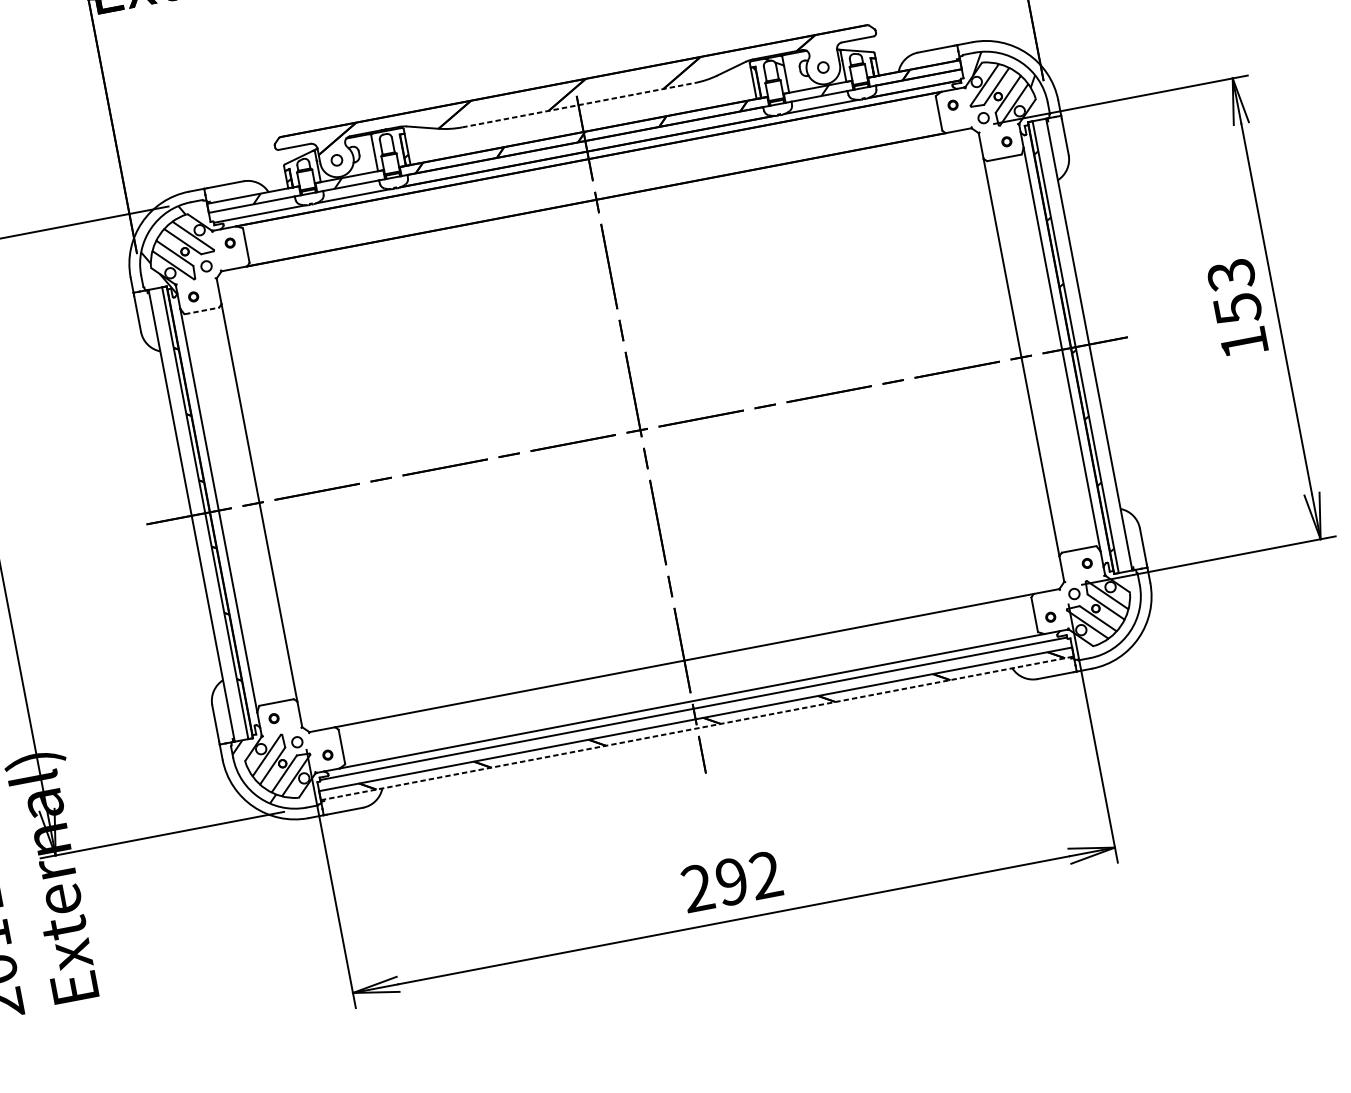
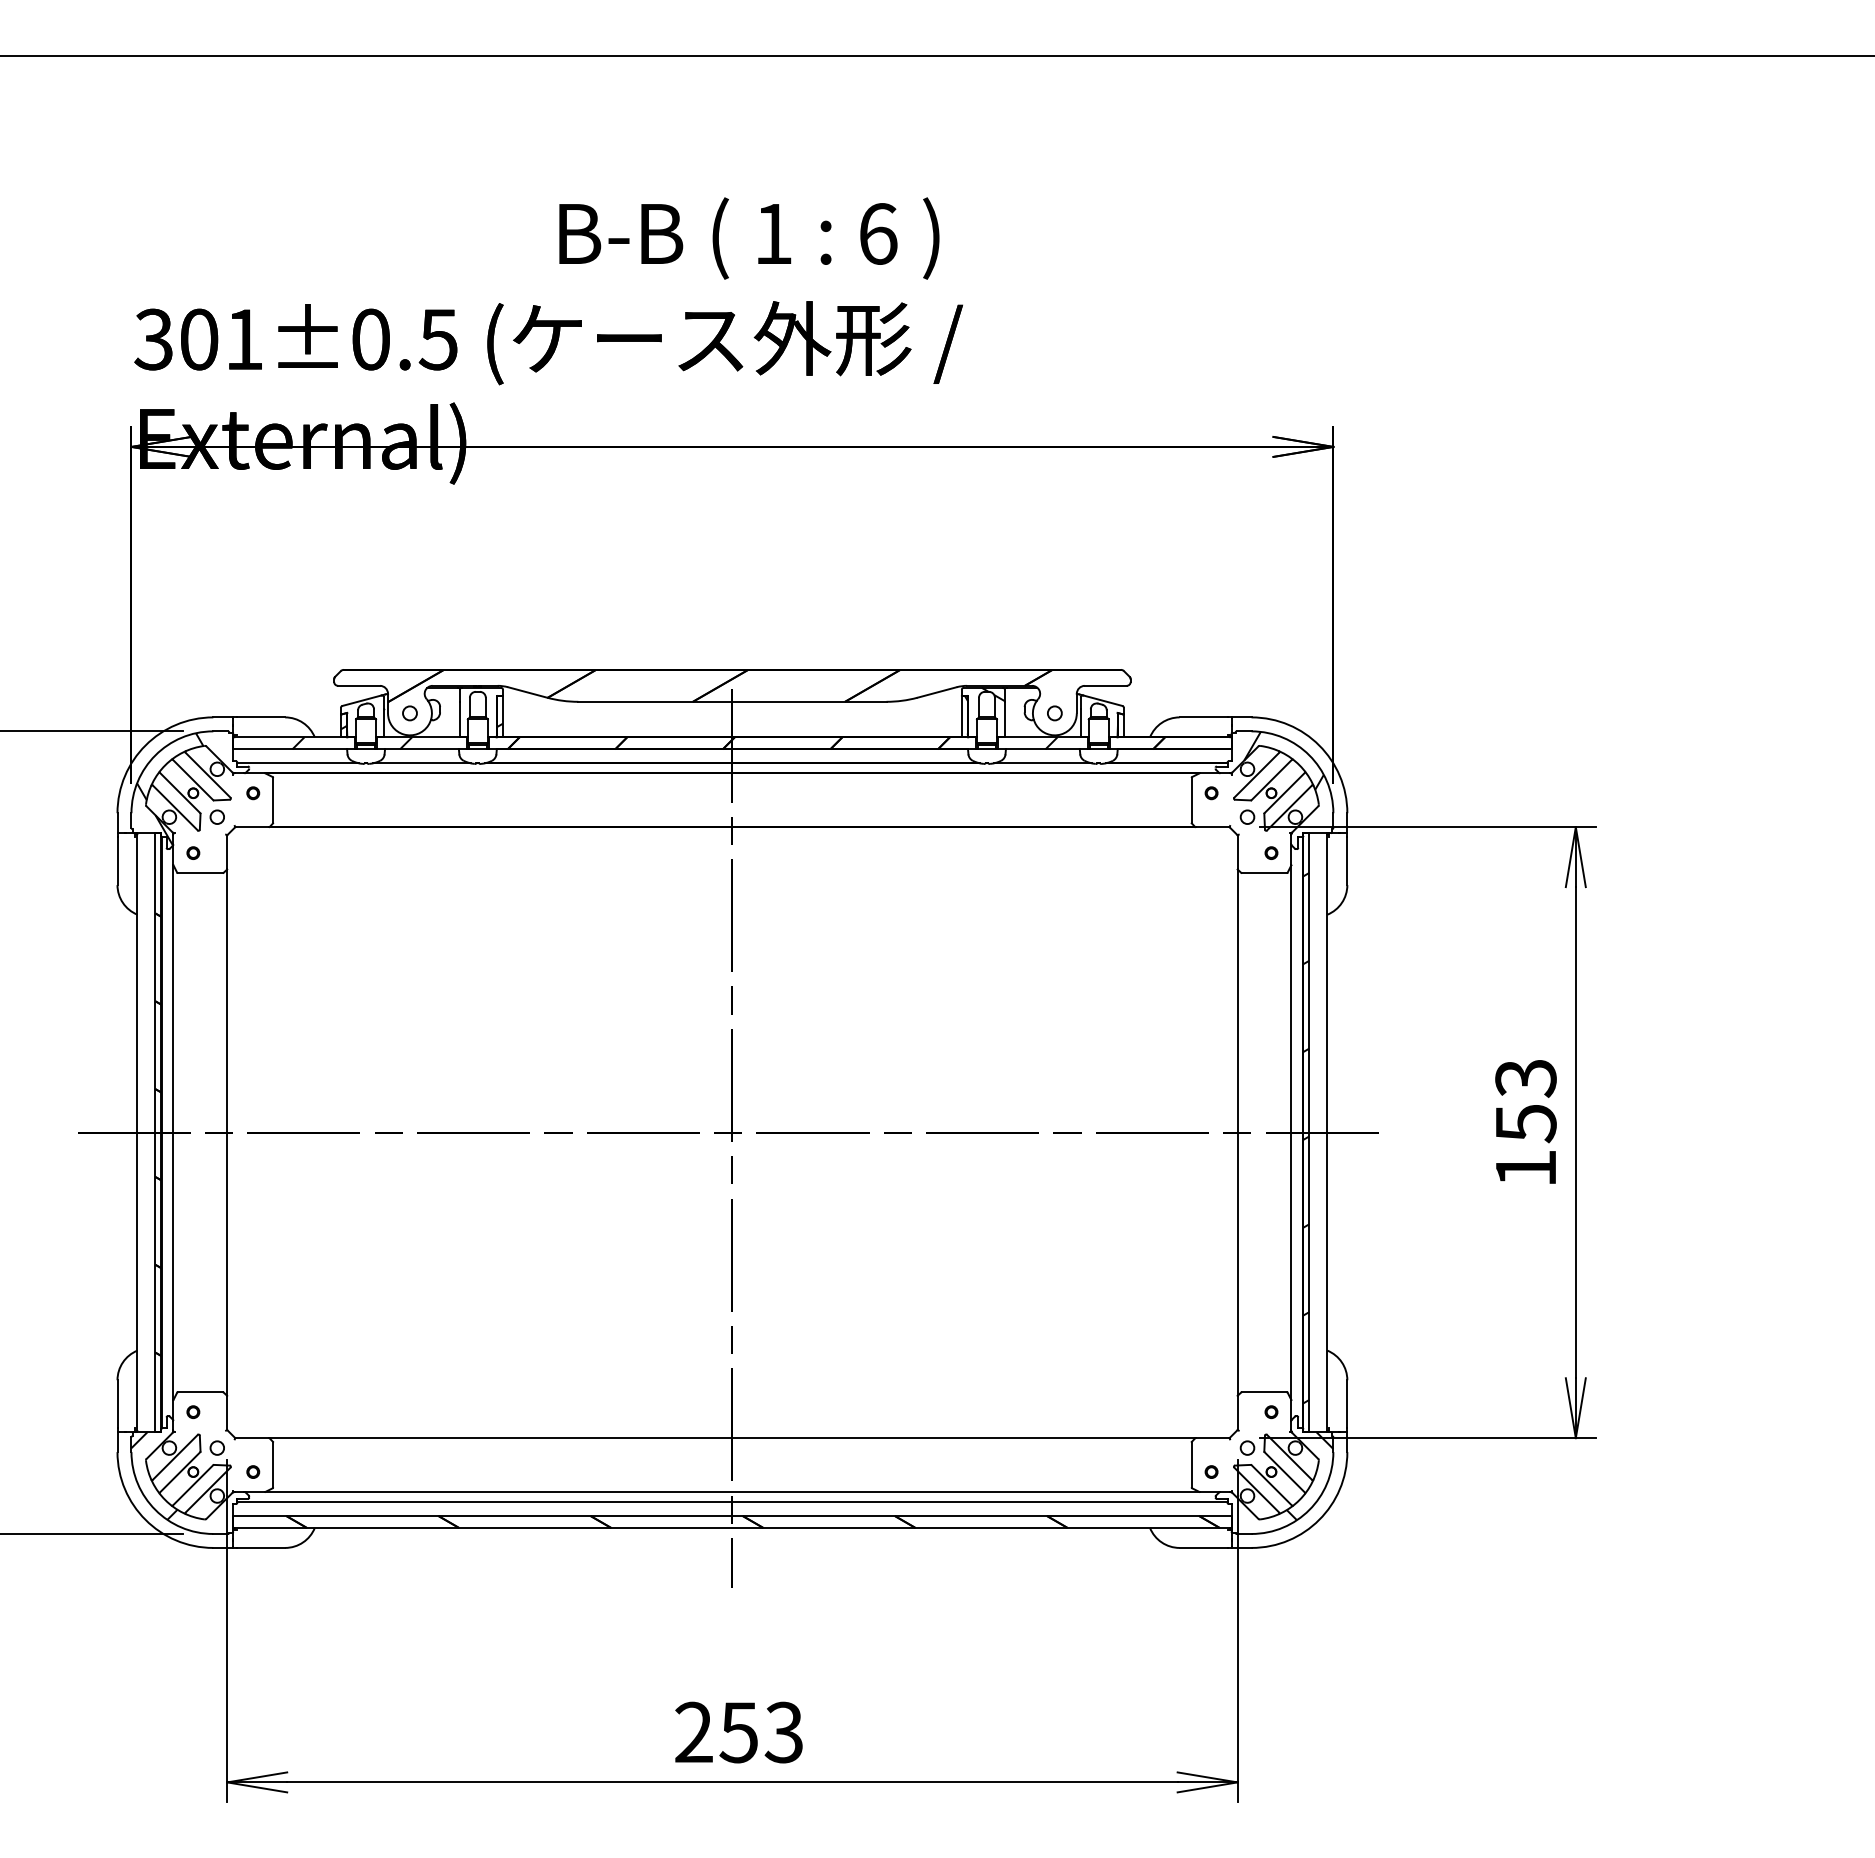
line: (578, 104) -> (732, 701), dashed -> solid
line: (201, 311) -> (200, 873), dashed -> solid
hatch: (1125, 606) -> (1309, 1476), added
line: (697, 728) -> (732, 1527), dashed -> solid
text: (748, 878) -> (761, 1732), 292 -> 253

